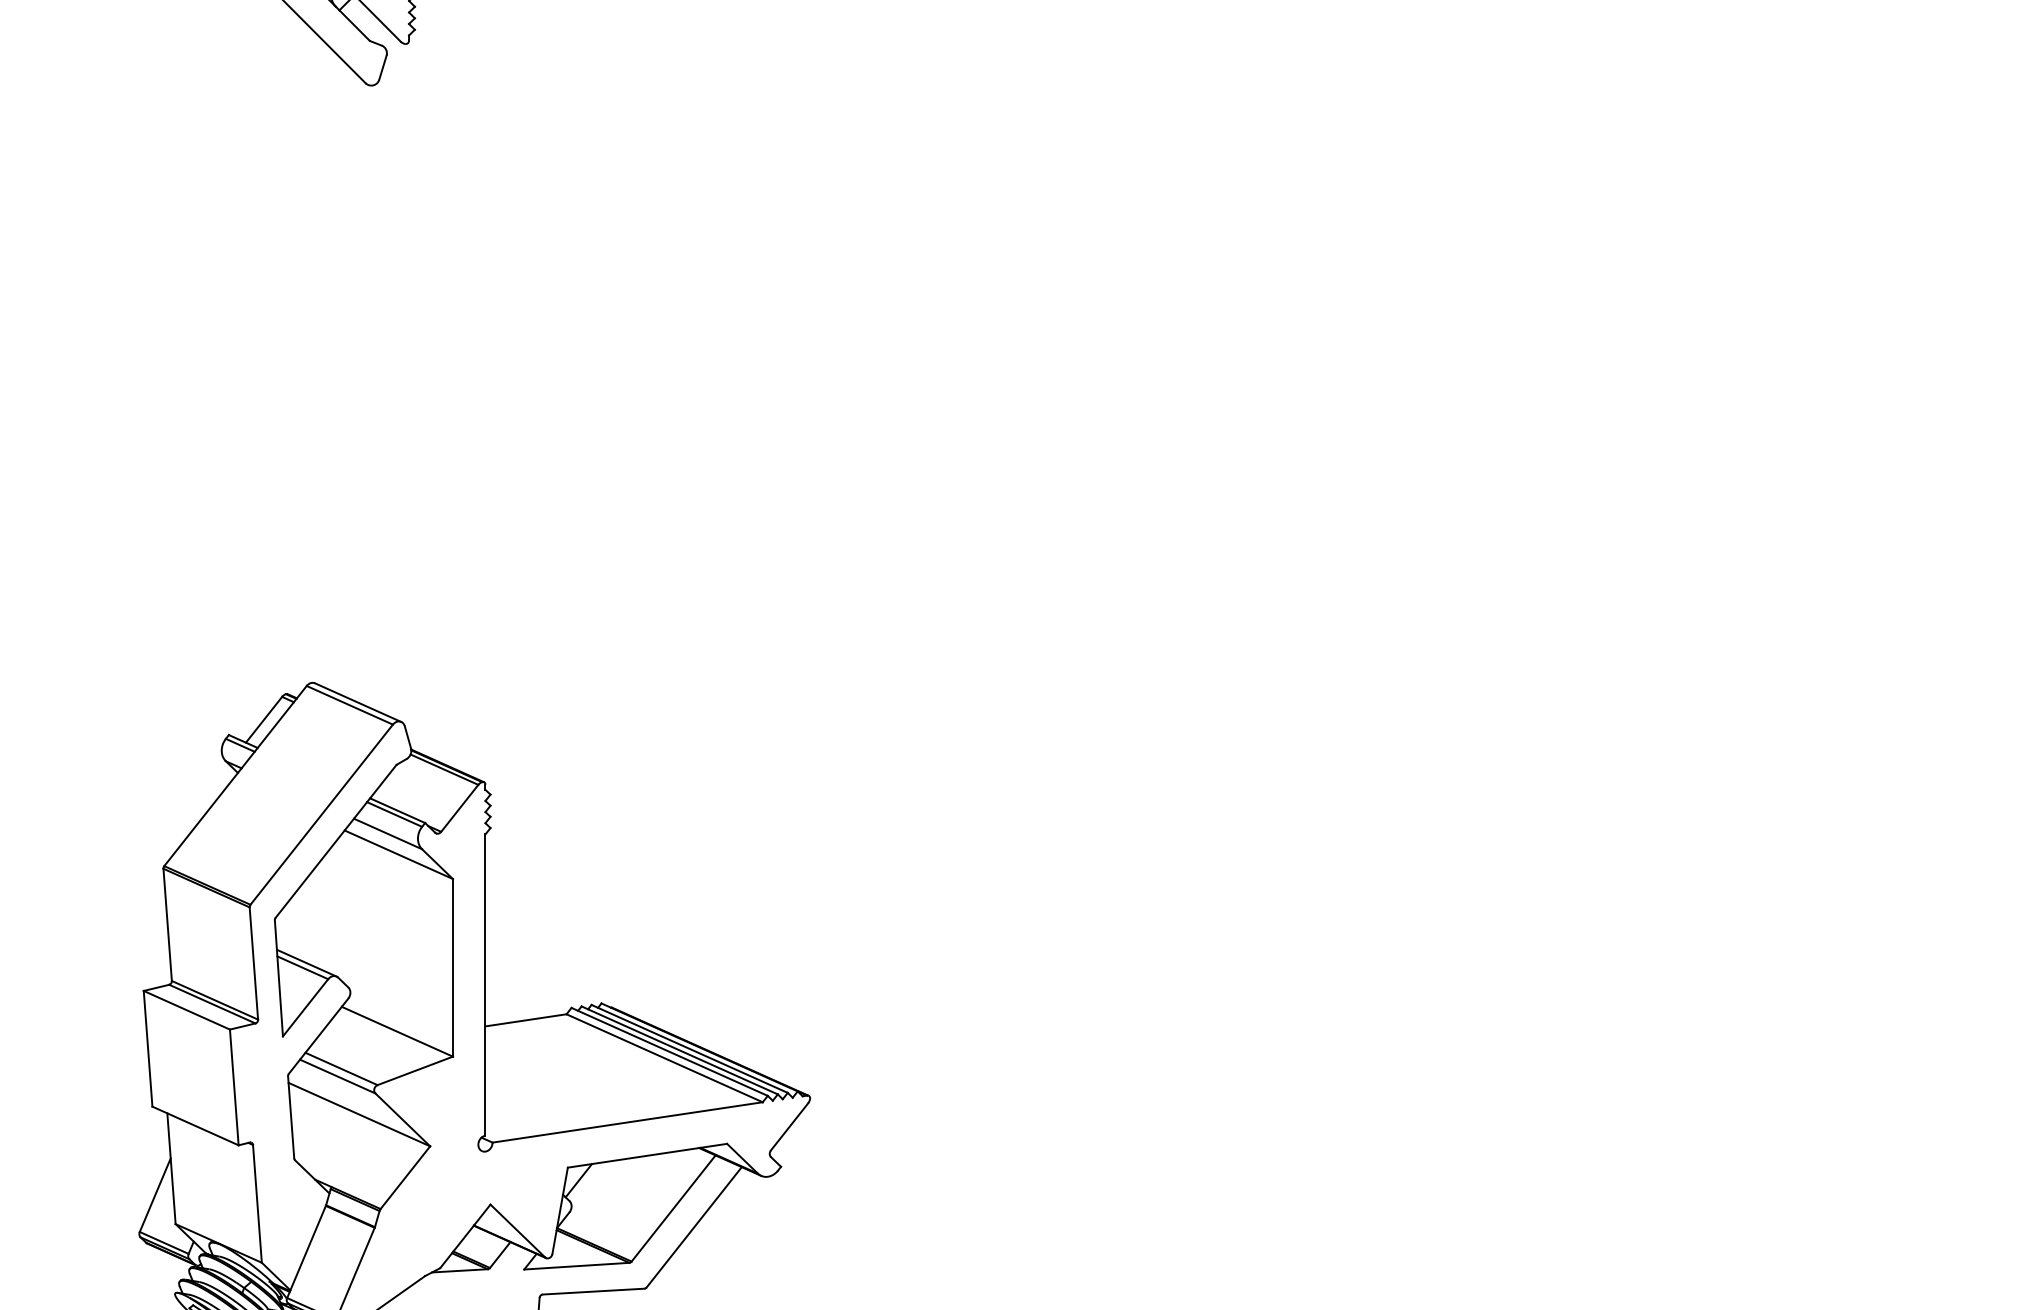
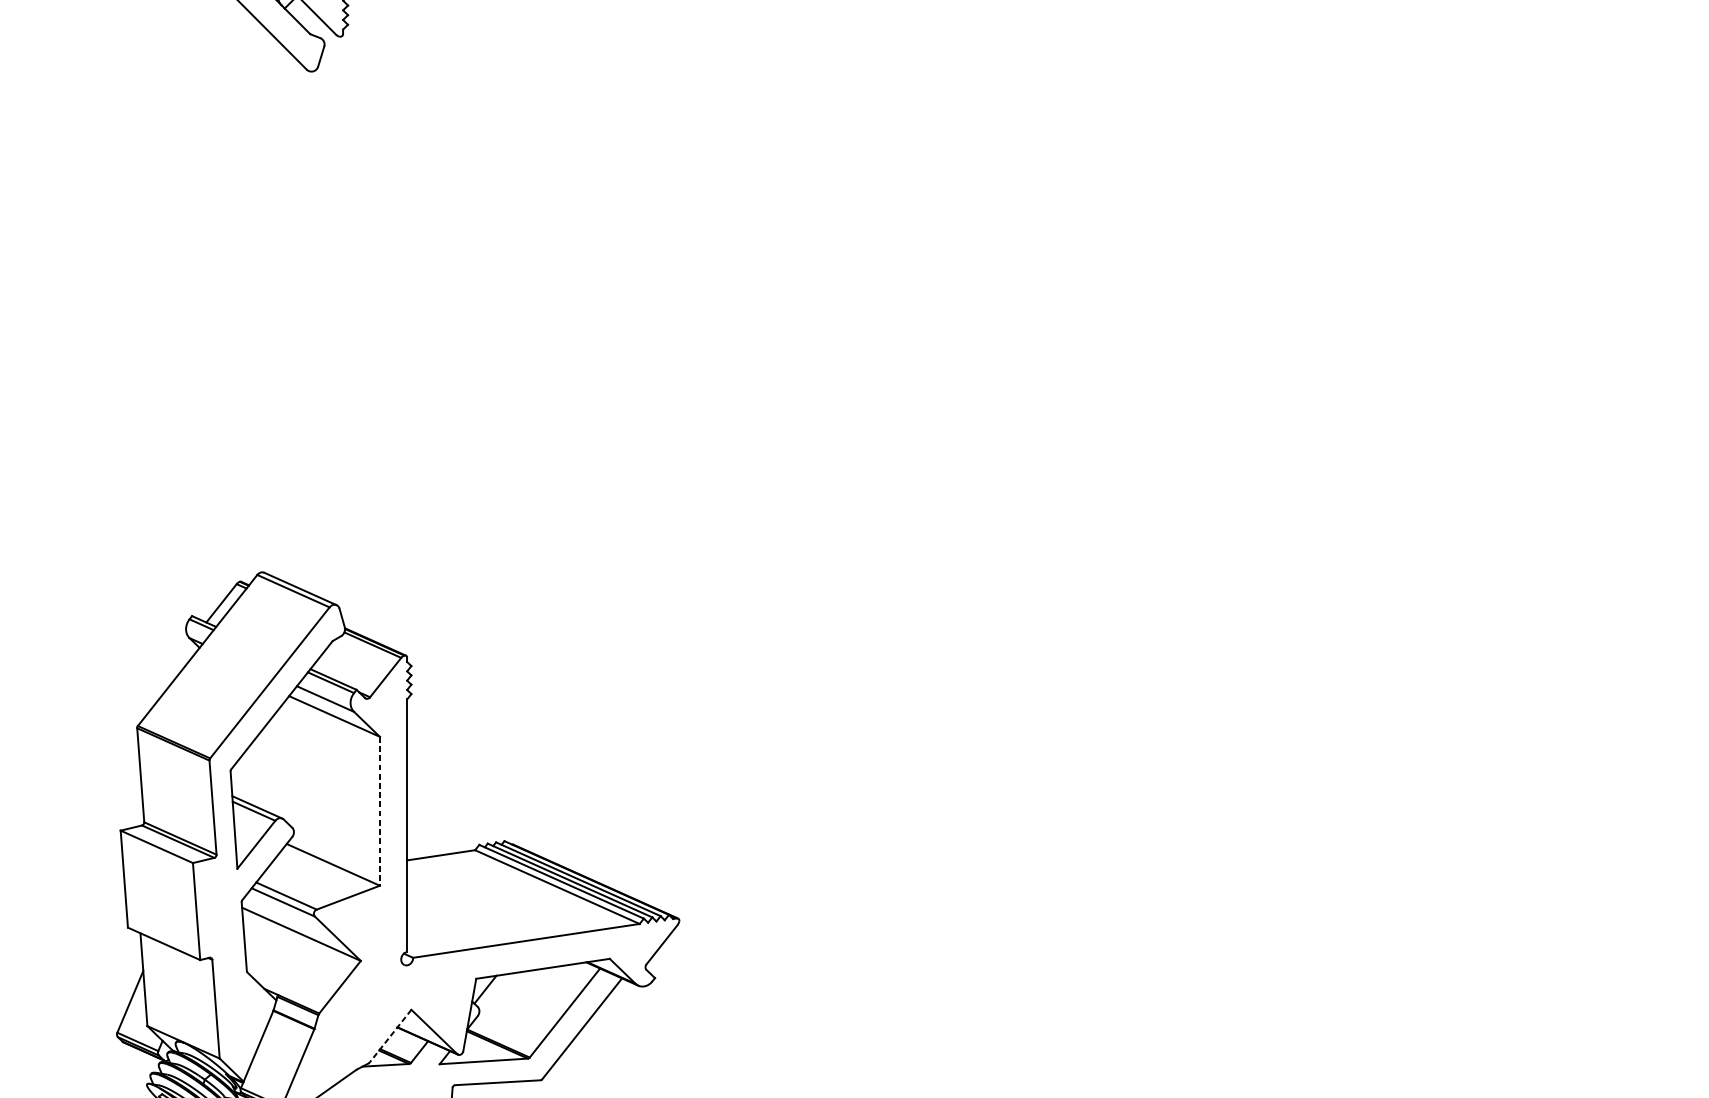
line: (452, 967) -> (379, 811), solid -> dashed
line: (465, 1235) -> (390, 1035), solid -> dashed

